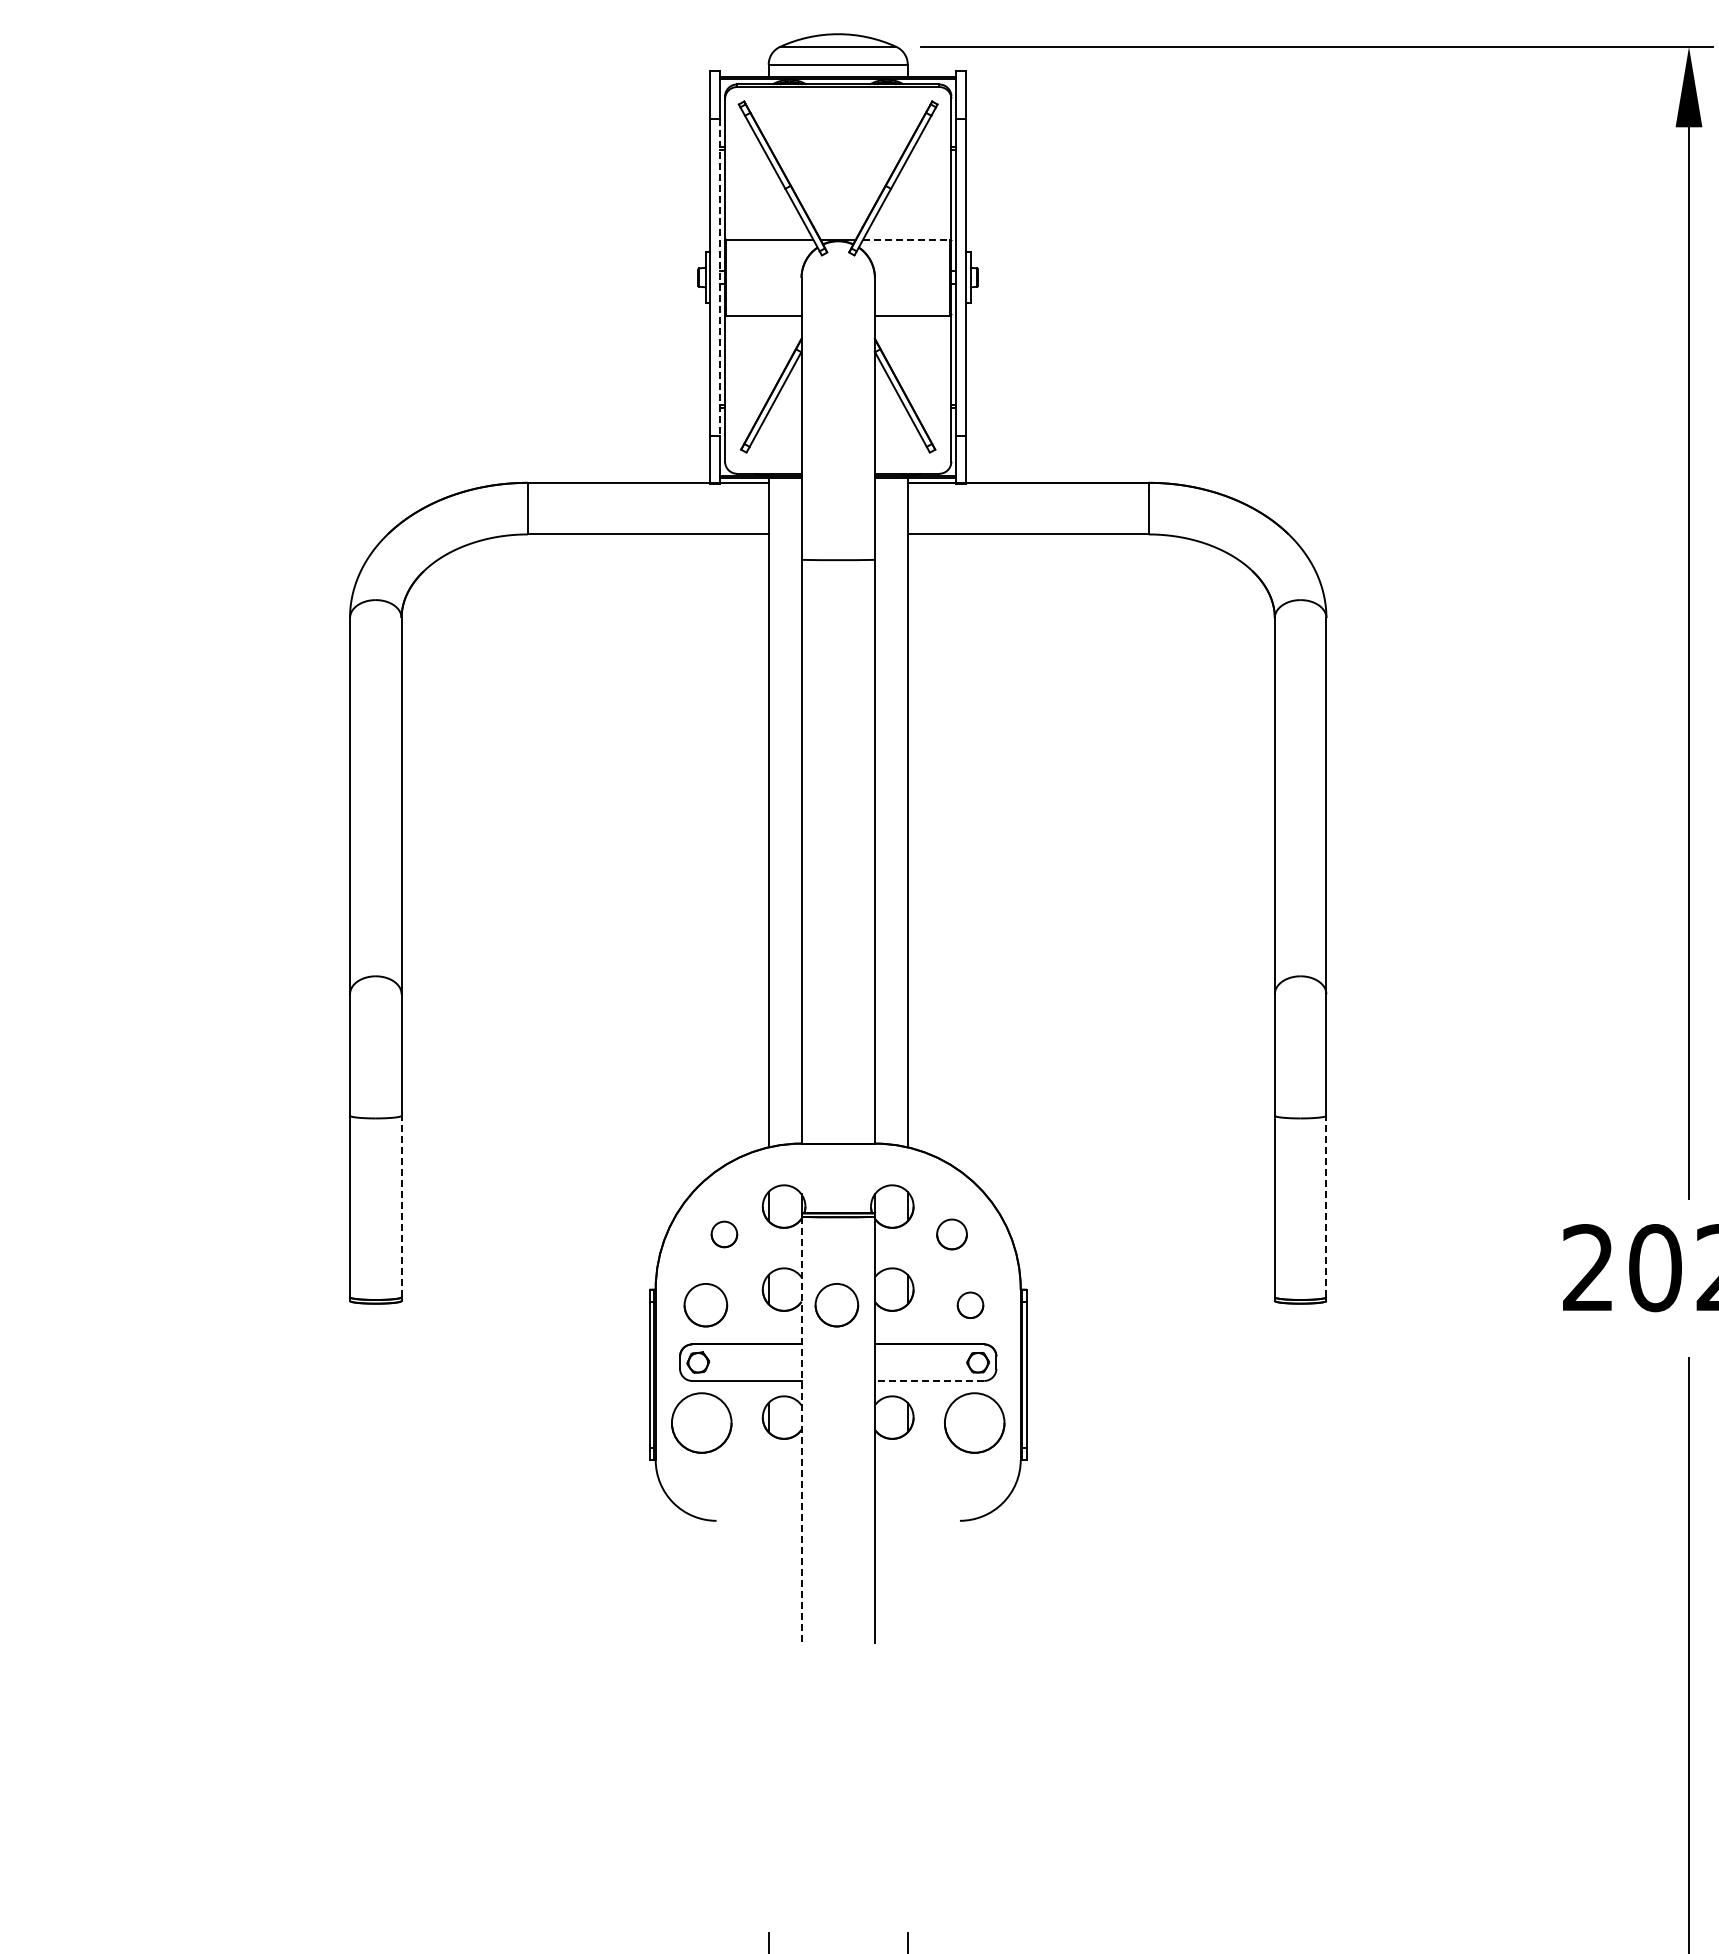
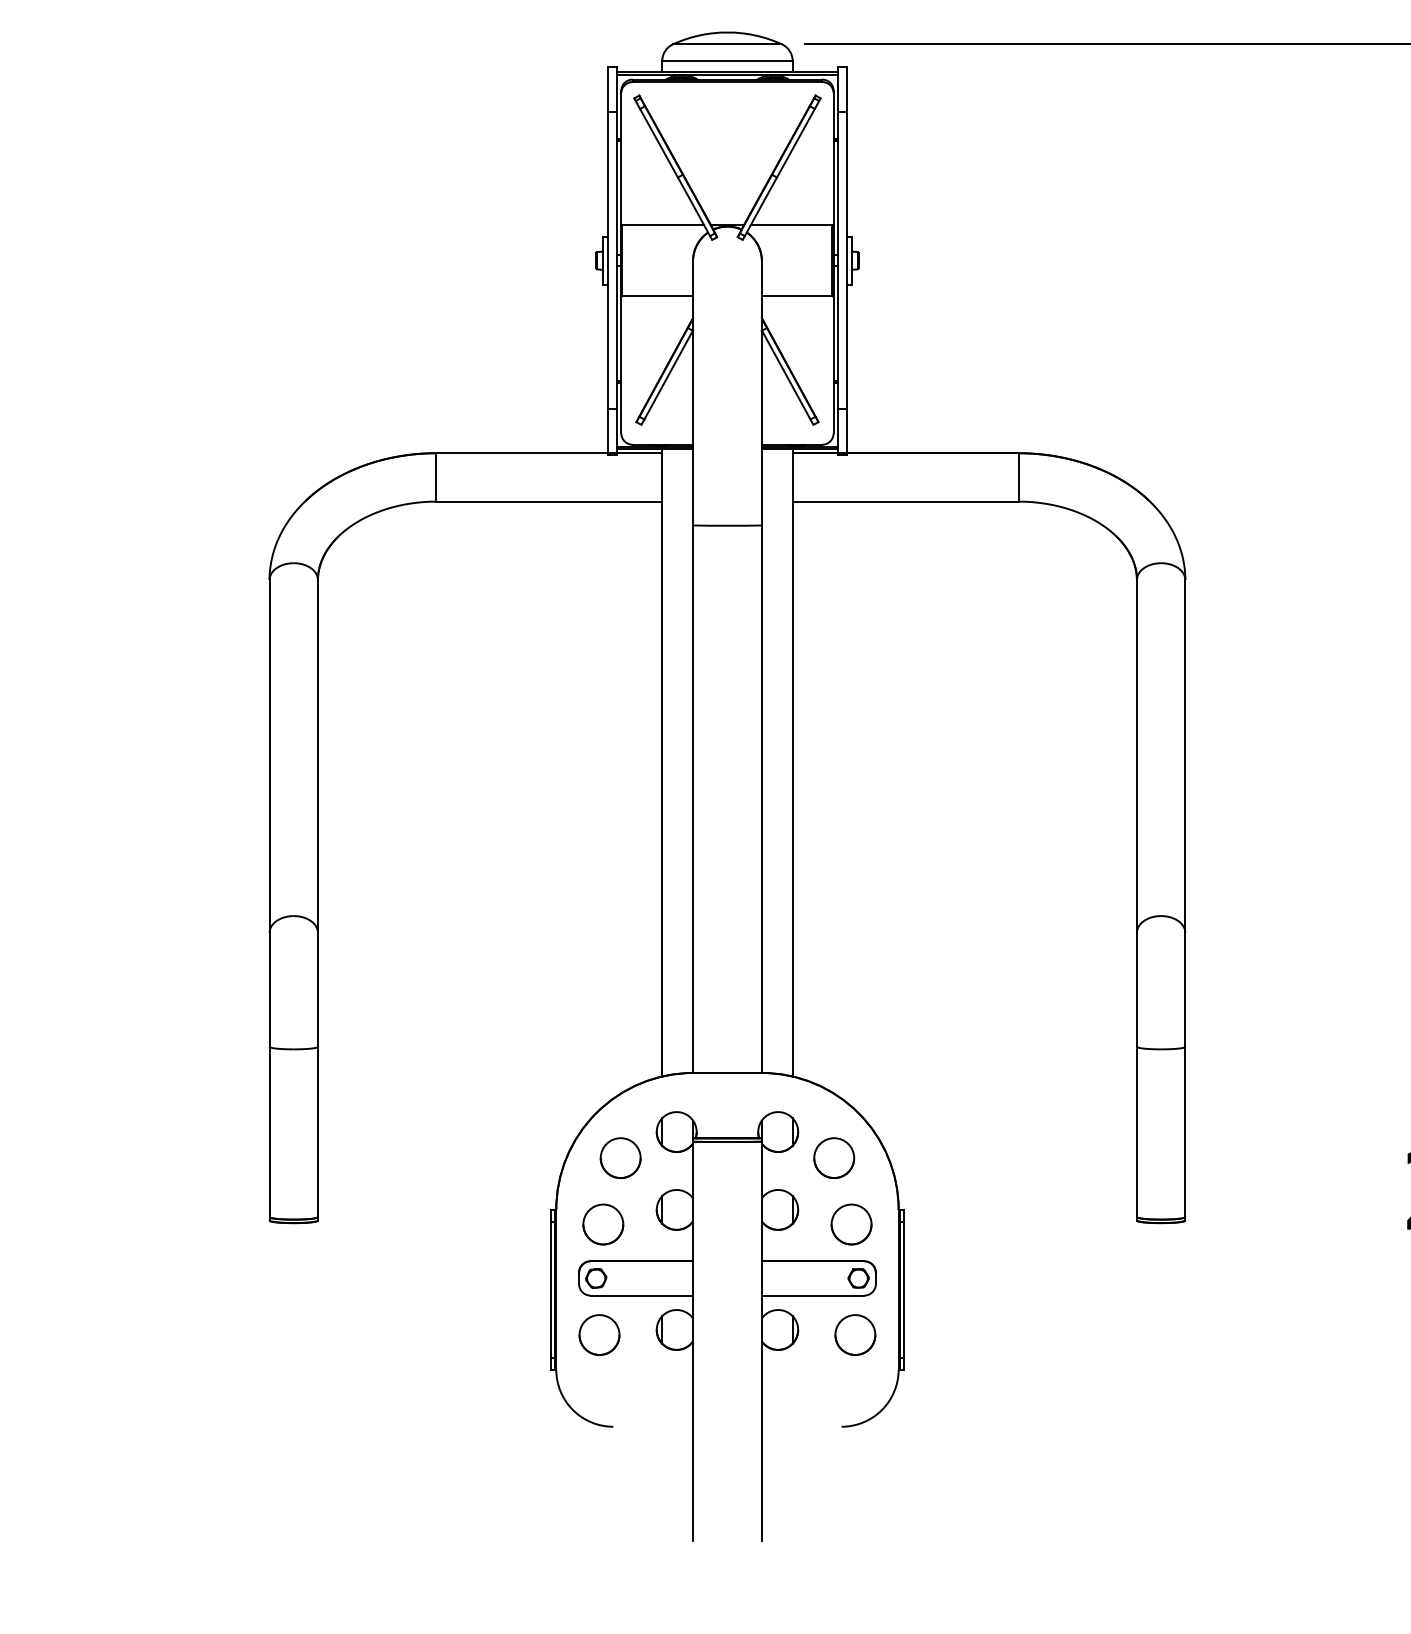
line: (907, 239) -> (792, 225), dashed -> solid
line: (720, 278) -> (617, 261), dashed -> solid
line: (401, 1206) -> (317, 1131), dashed -> solid
line: (1326, 1206) -> (1185, 1131), dashed -> solid
circle: (724, 1234) -> (620, 1158), size x1.67
part: (951, 1234) -> (833, 1158), size x1.43
part: (836, 1305) -> (725, 1224), removed
circle: (970, 1305) -> (851, 1224), size x1.67
line: (929, 1380) -> (813, 1295), dashed -> solid
part: (701, 1422) -> (599, 1334), size x0.71
part: (974, 1422) -> (855, 1334), size x0.71
line: (801, 1429) -> (693, 1341), dashed -> solid

